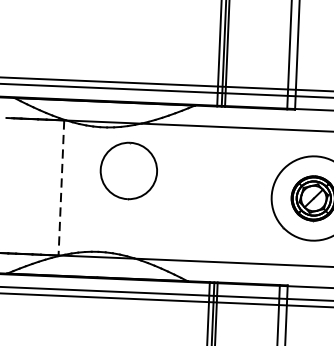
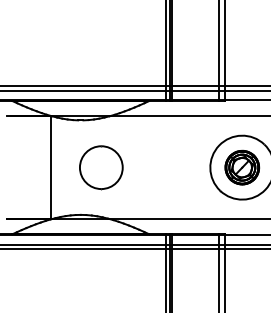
part: (129, 170) -> (101, 167), moved
line: (61, 189) -> (50, 168), dashed -> solid

